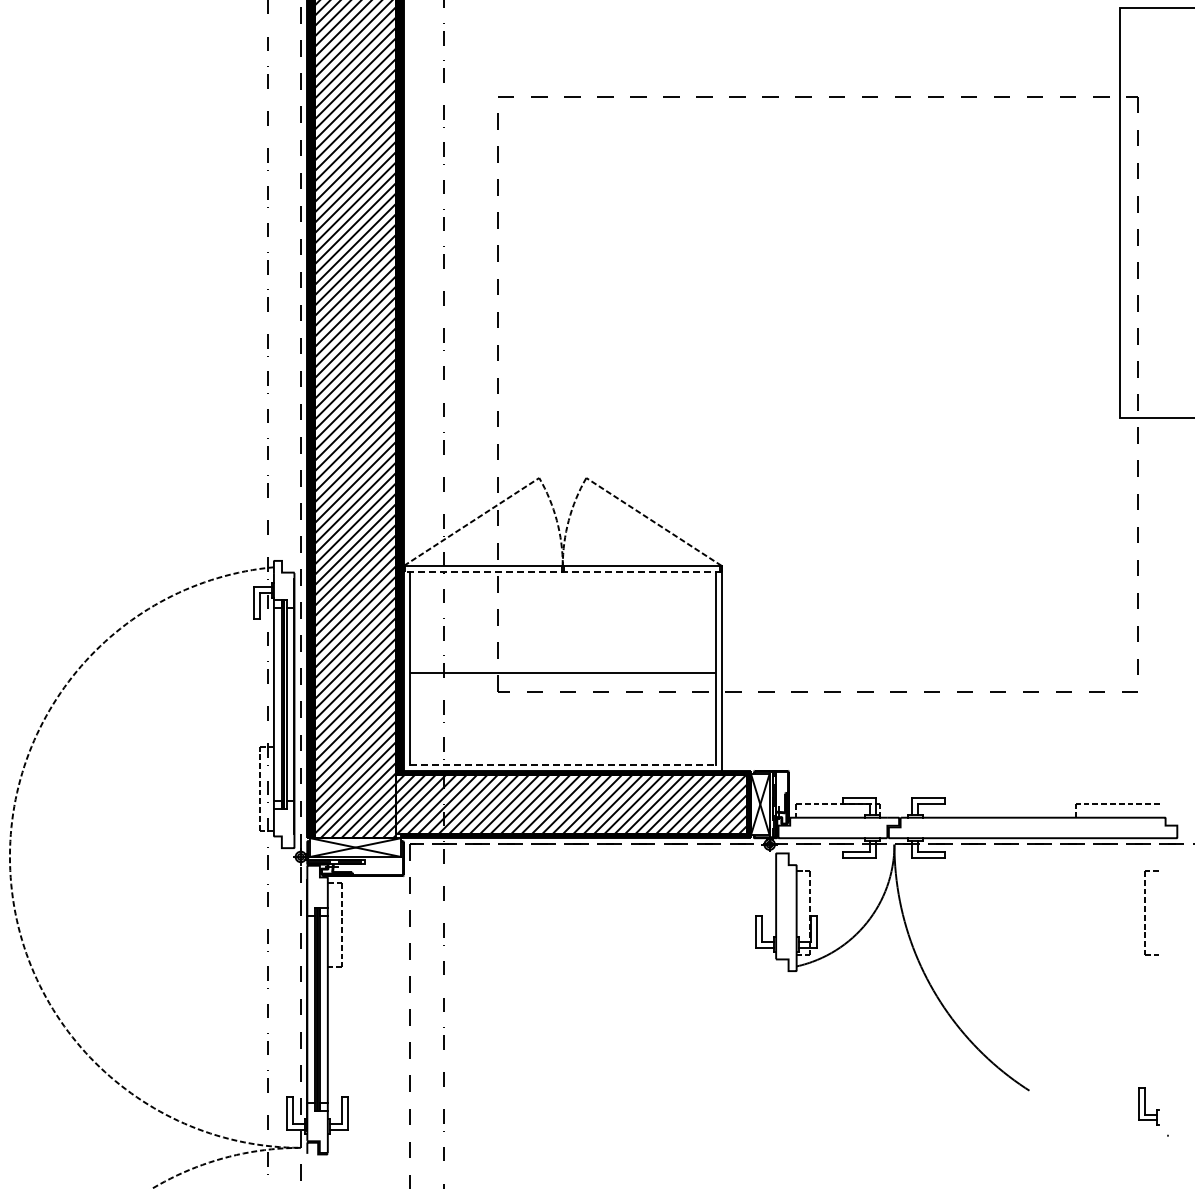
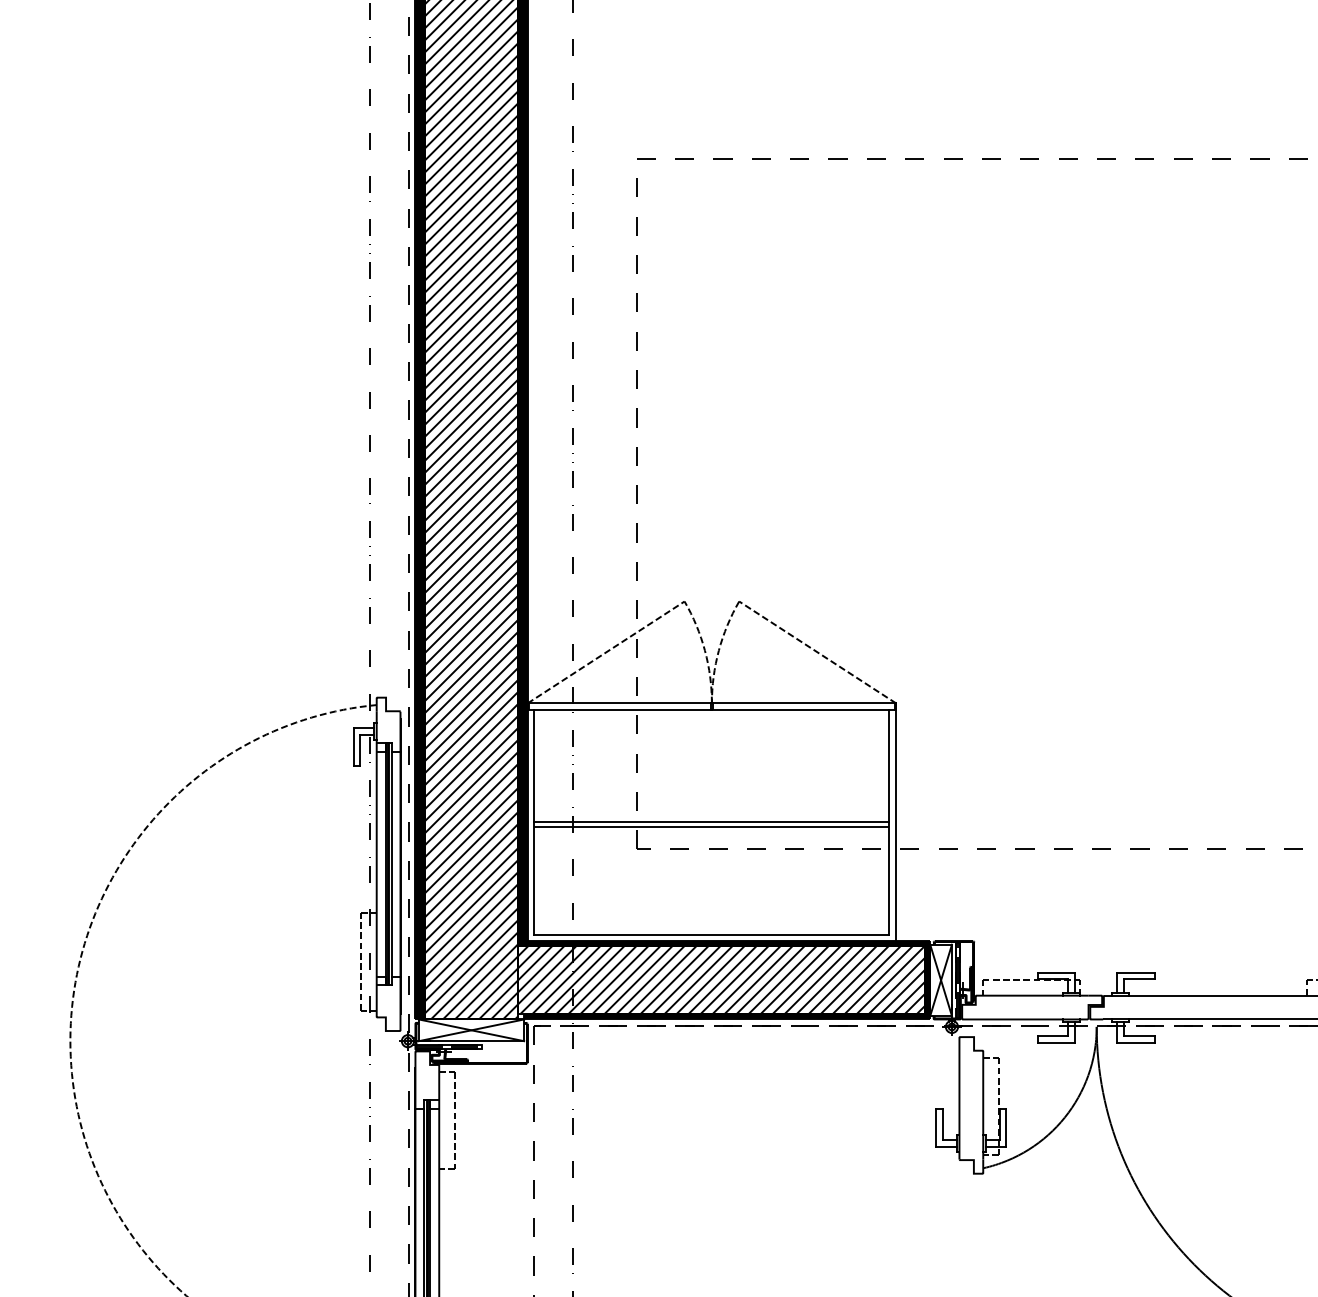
line: (562, 571) -> (711, 709), dashed -> solid
line: (562, 668) -> (711, 822), added
line: (562, 765) -> (711, 935), dashed -> solid

